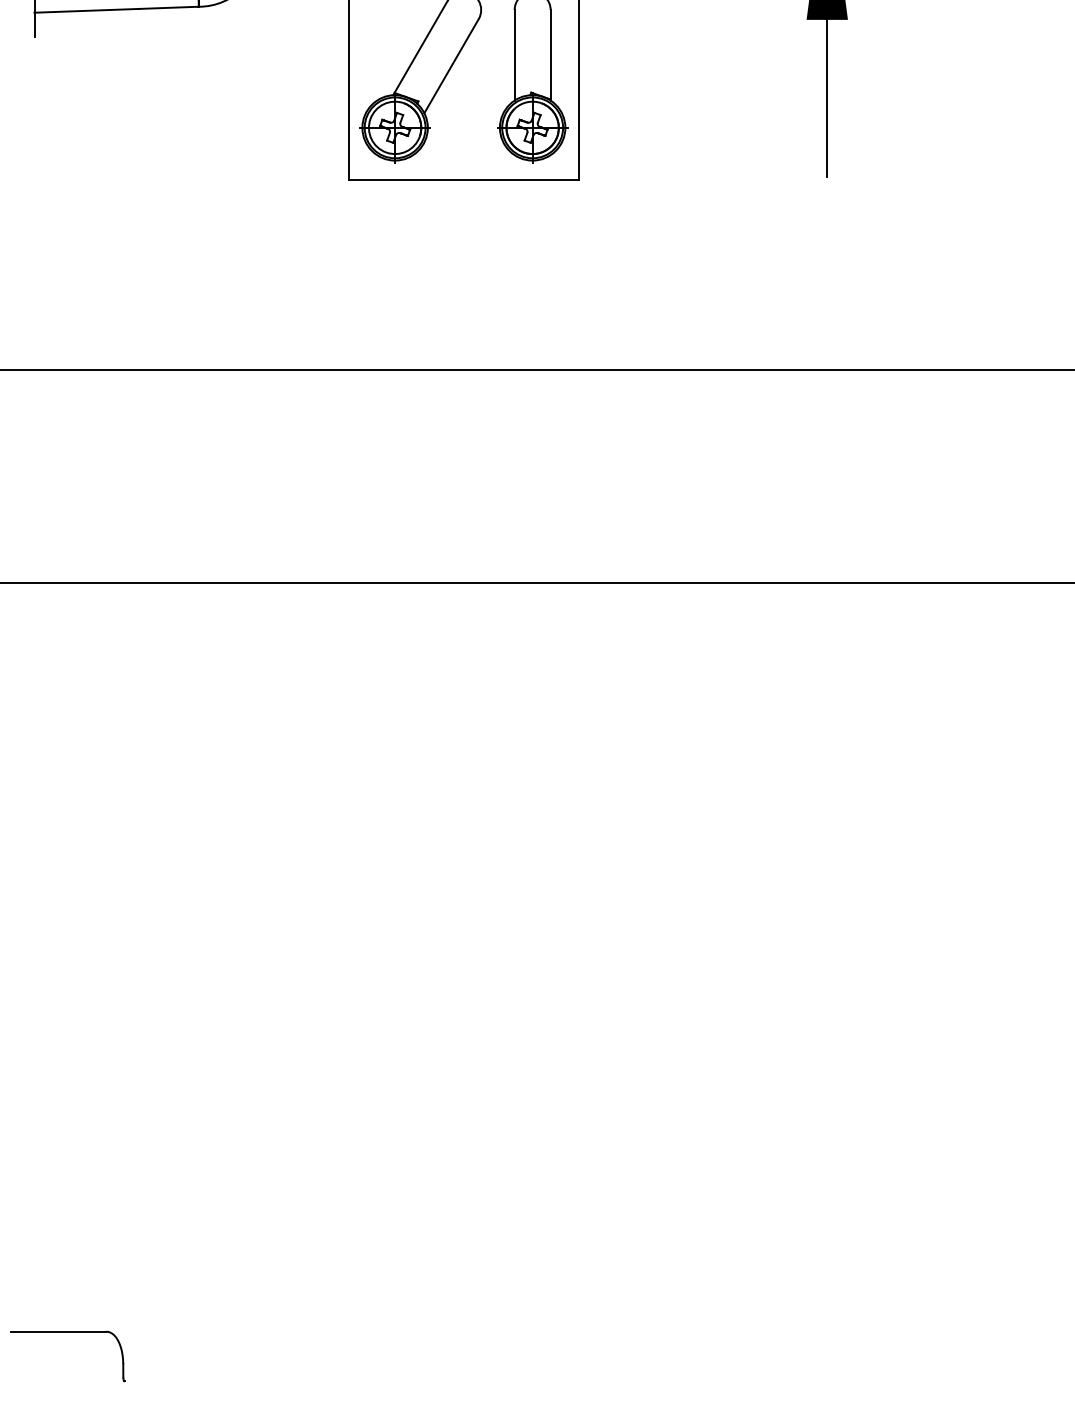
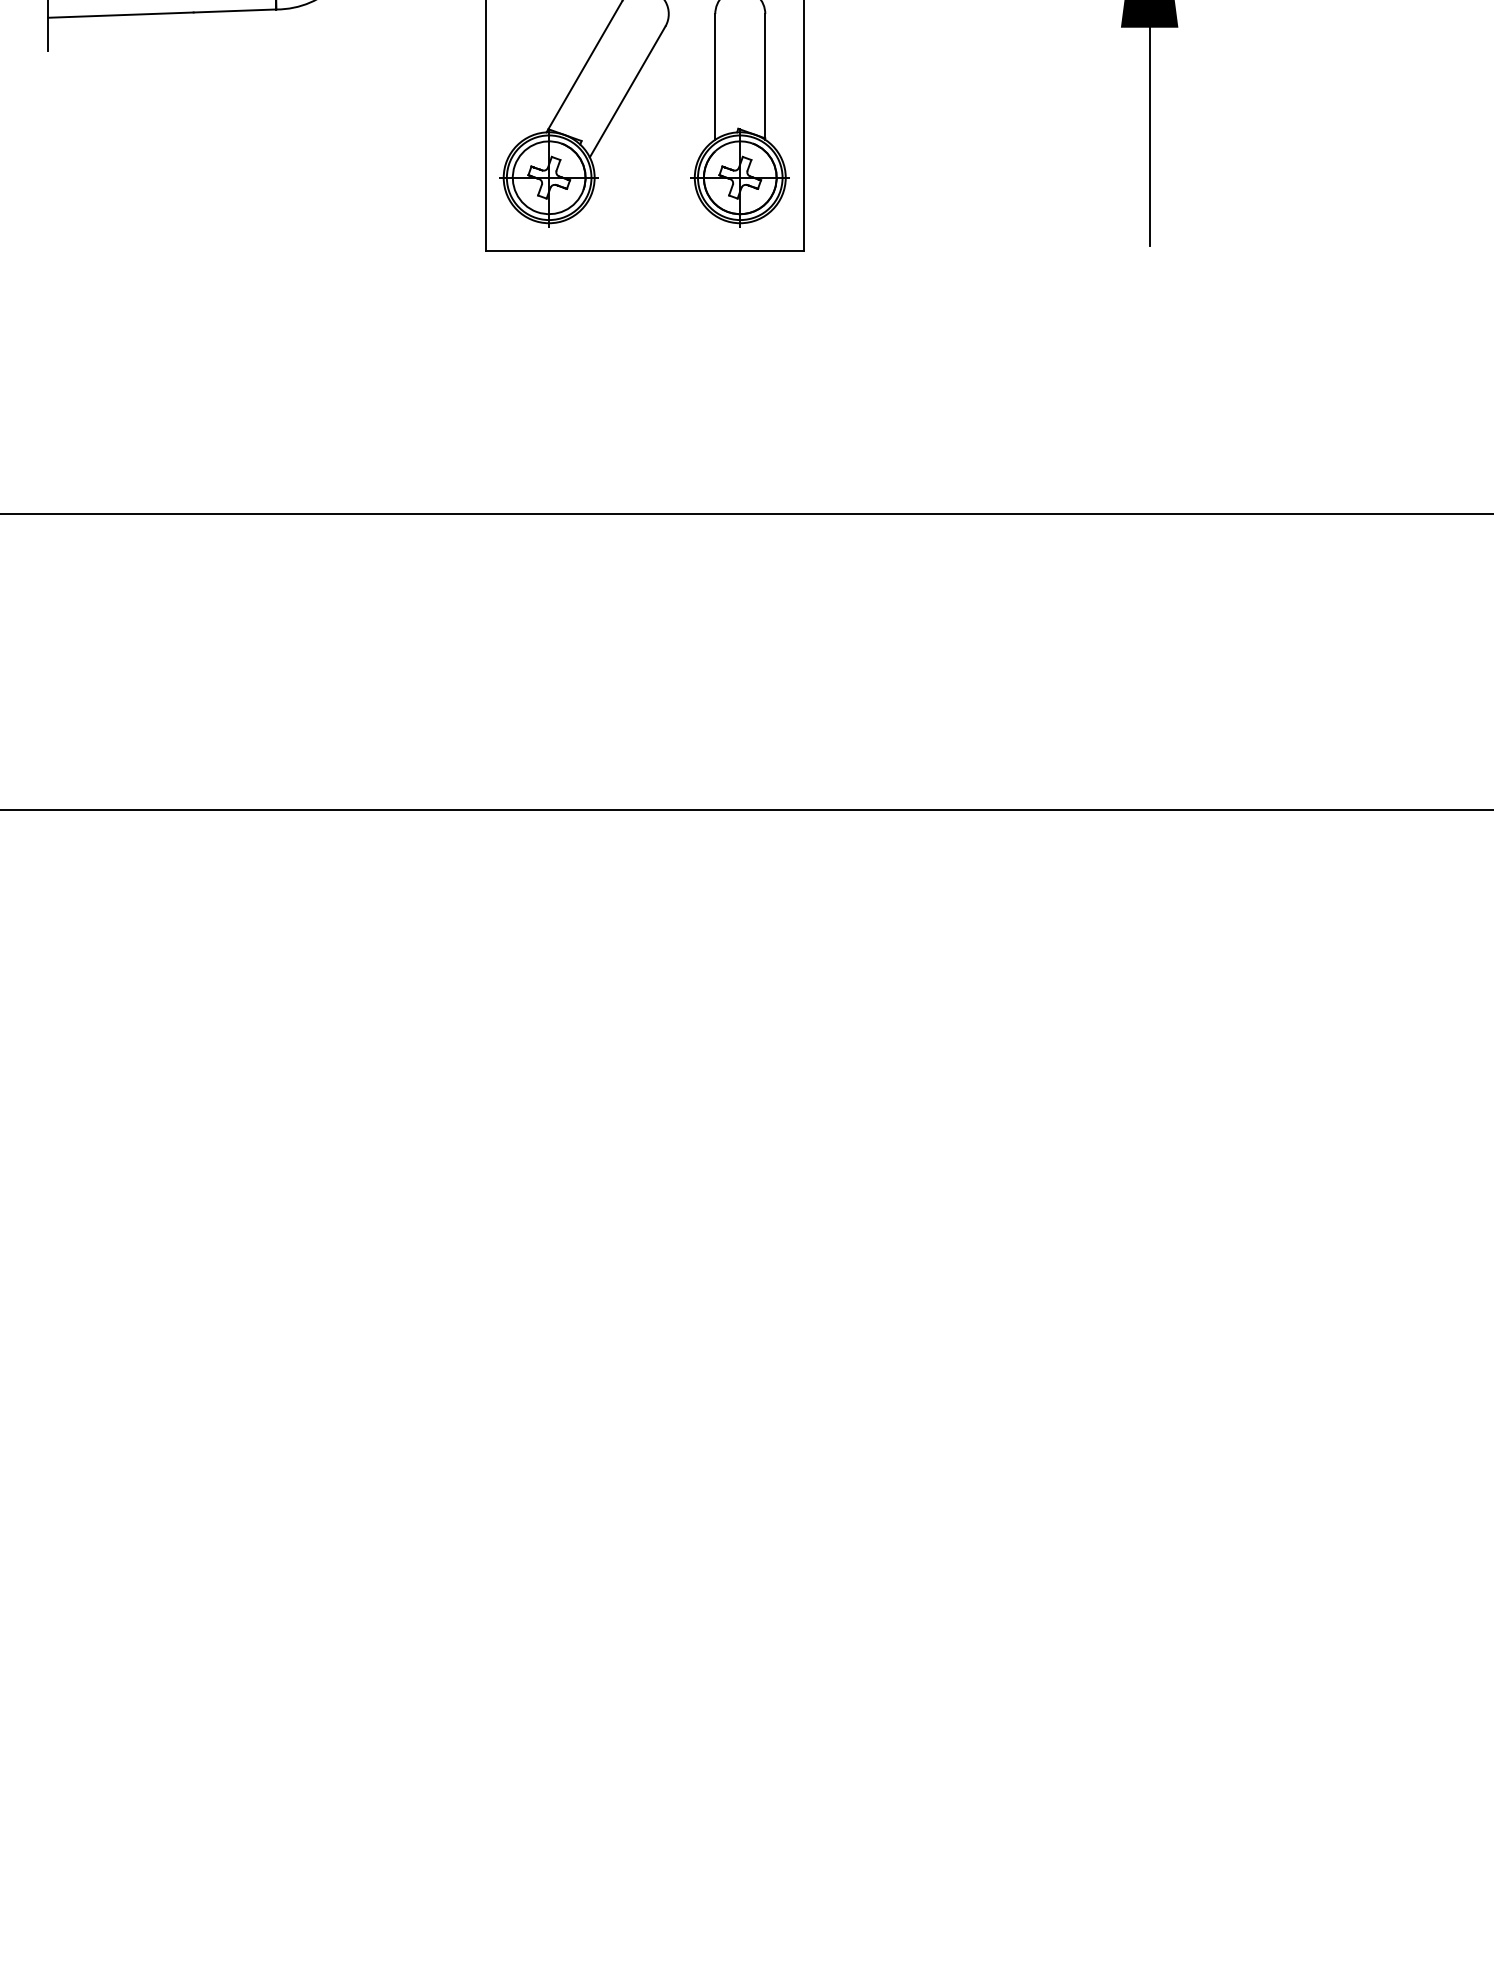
part: (67, 1331) -> (94, 1850), removed

